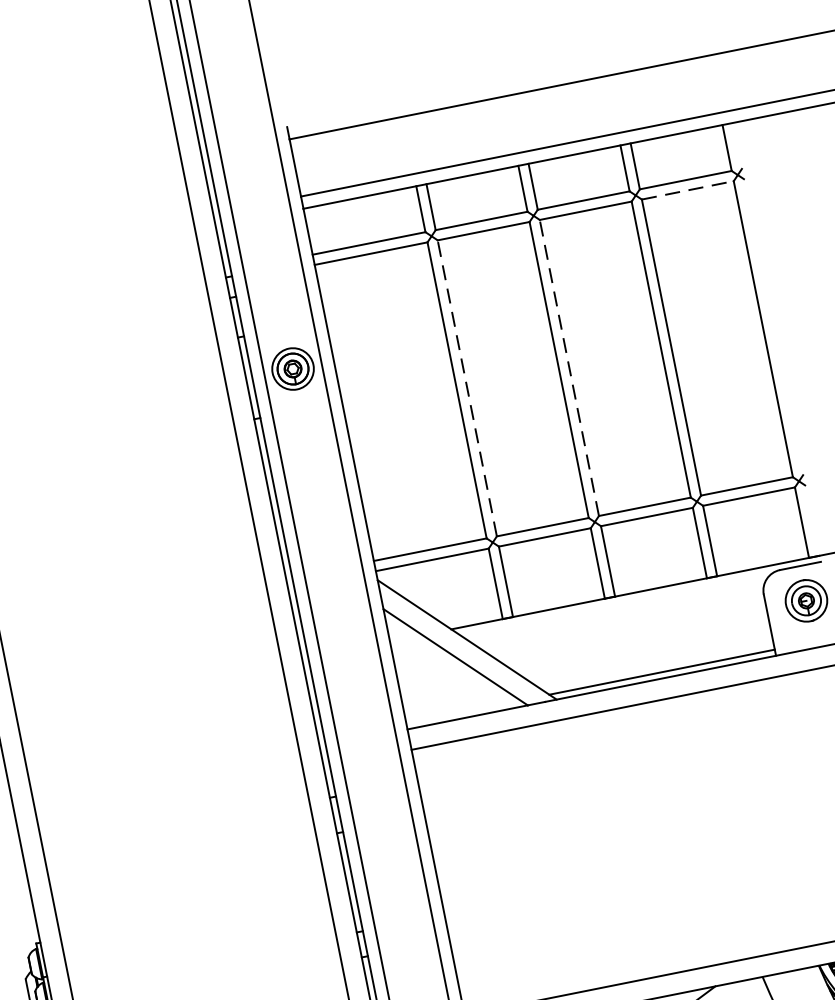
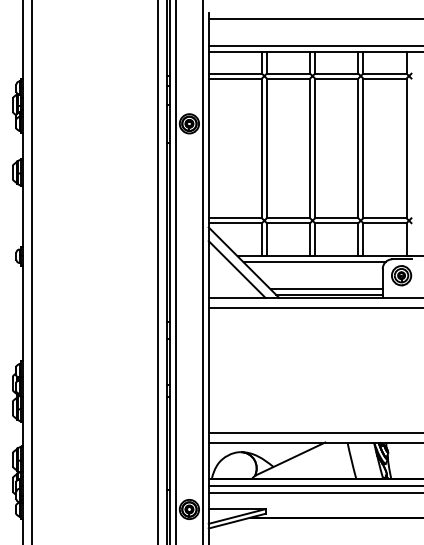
line: (686, 190) -> (384, 78), dashed -> solid
line: (570, 367) -> (315, 148), dashed -> solid
line: (466, 388) -> (266, 148), dashed -> solid
line: (616, 609) -> (314, 262), added
line: (653, 661) -> (326, 289), added

